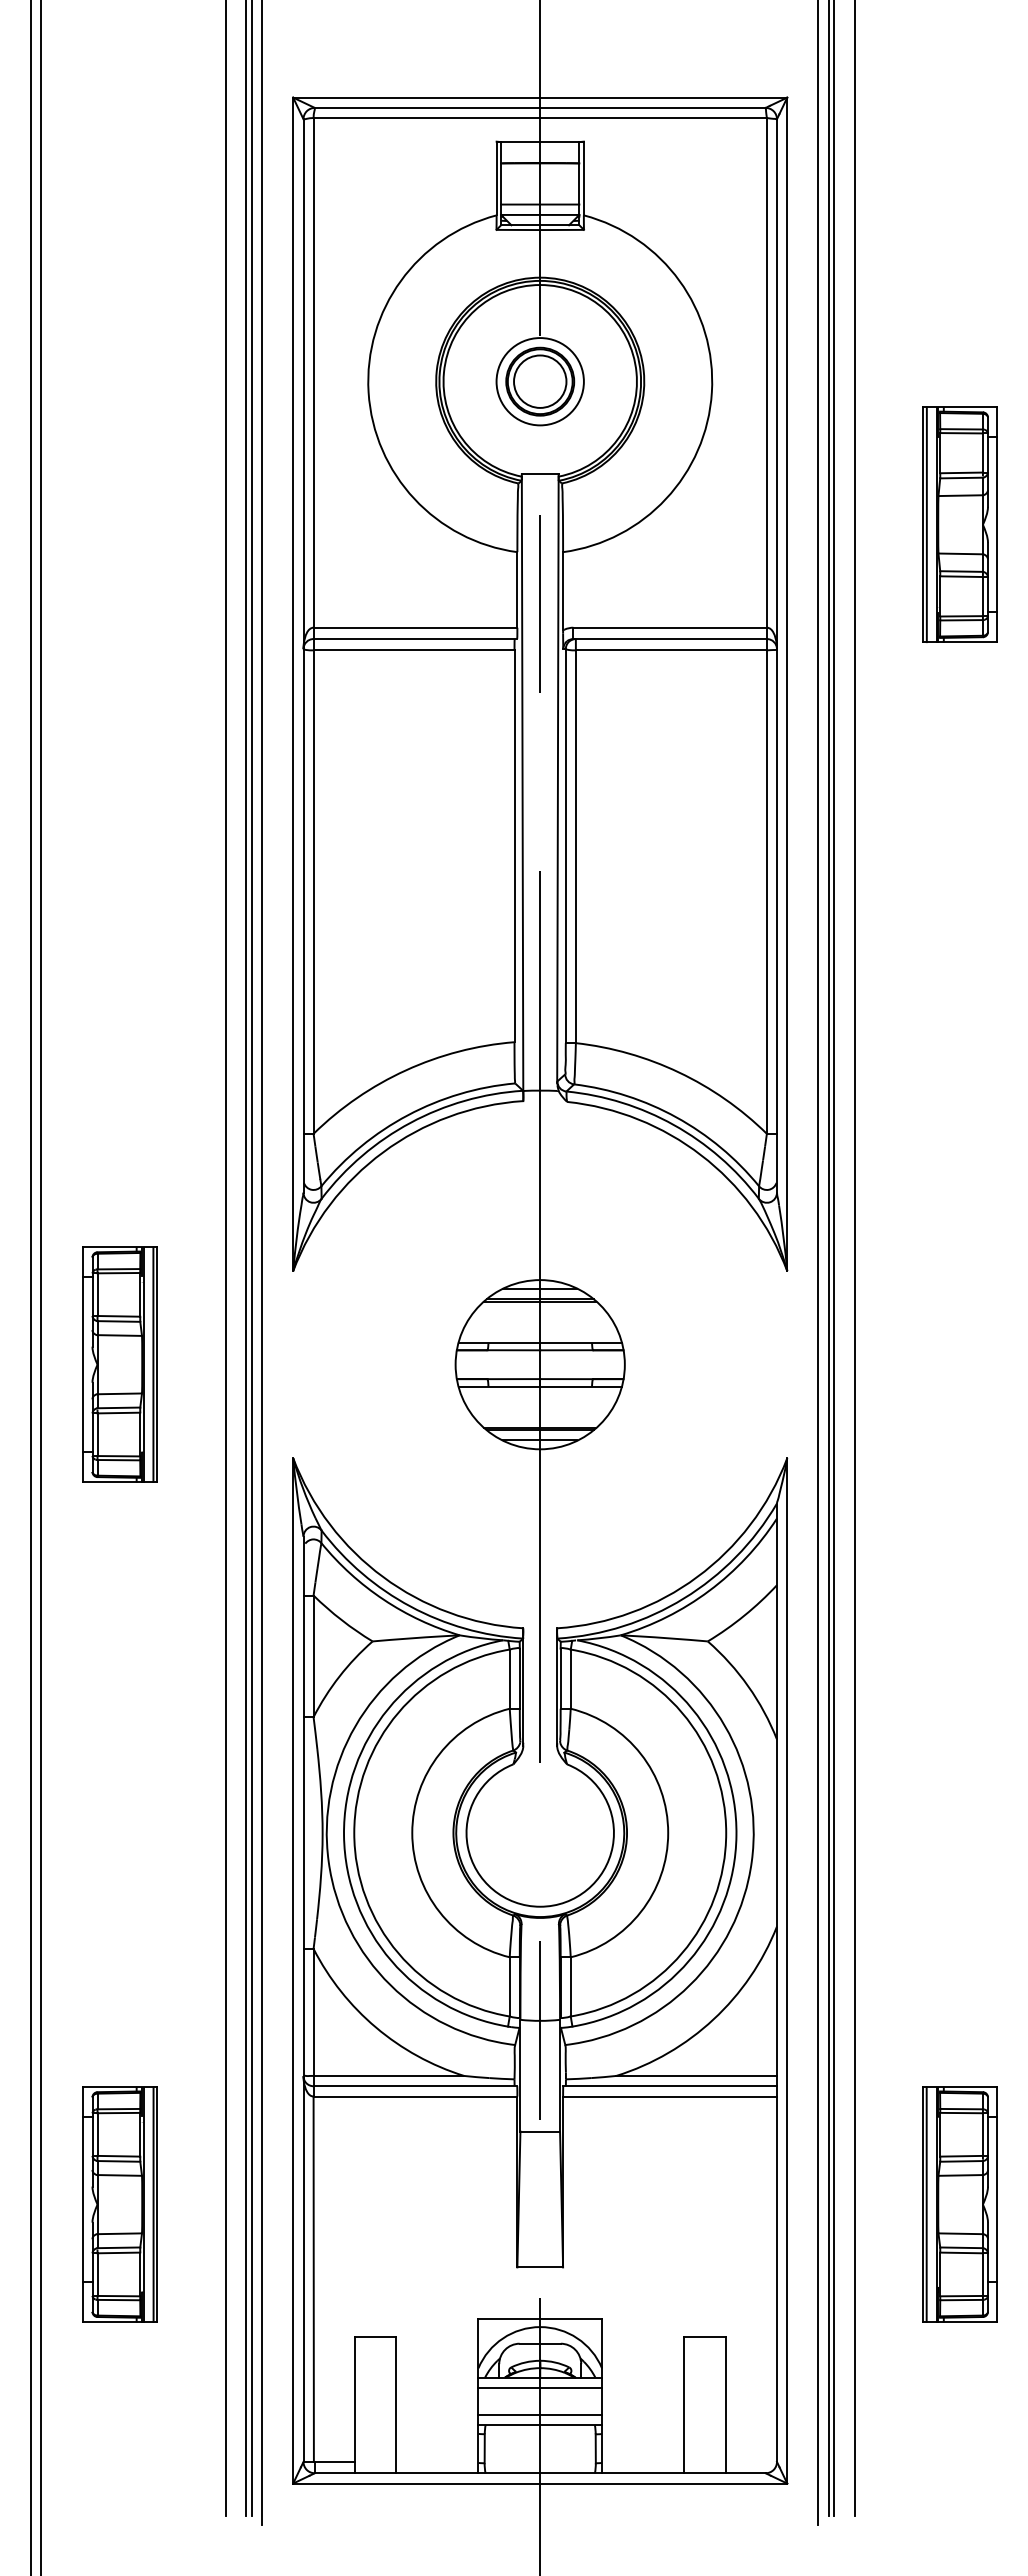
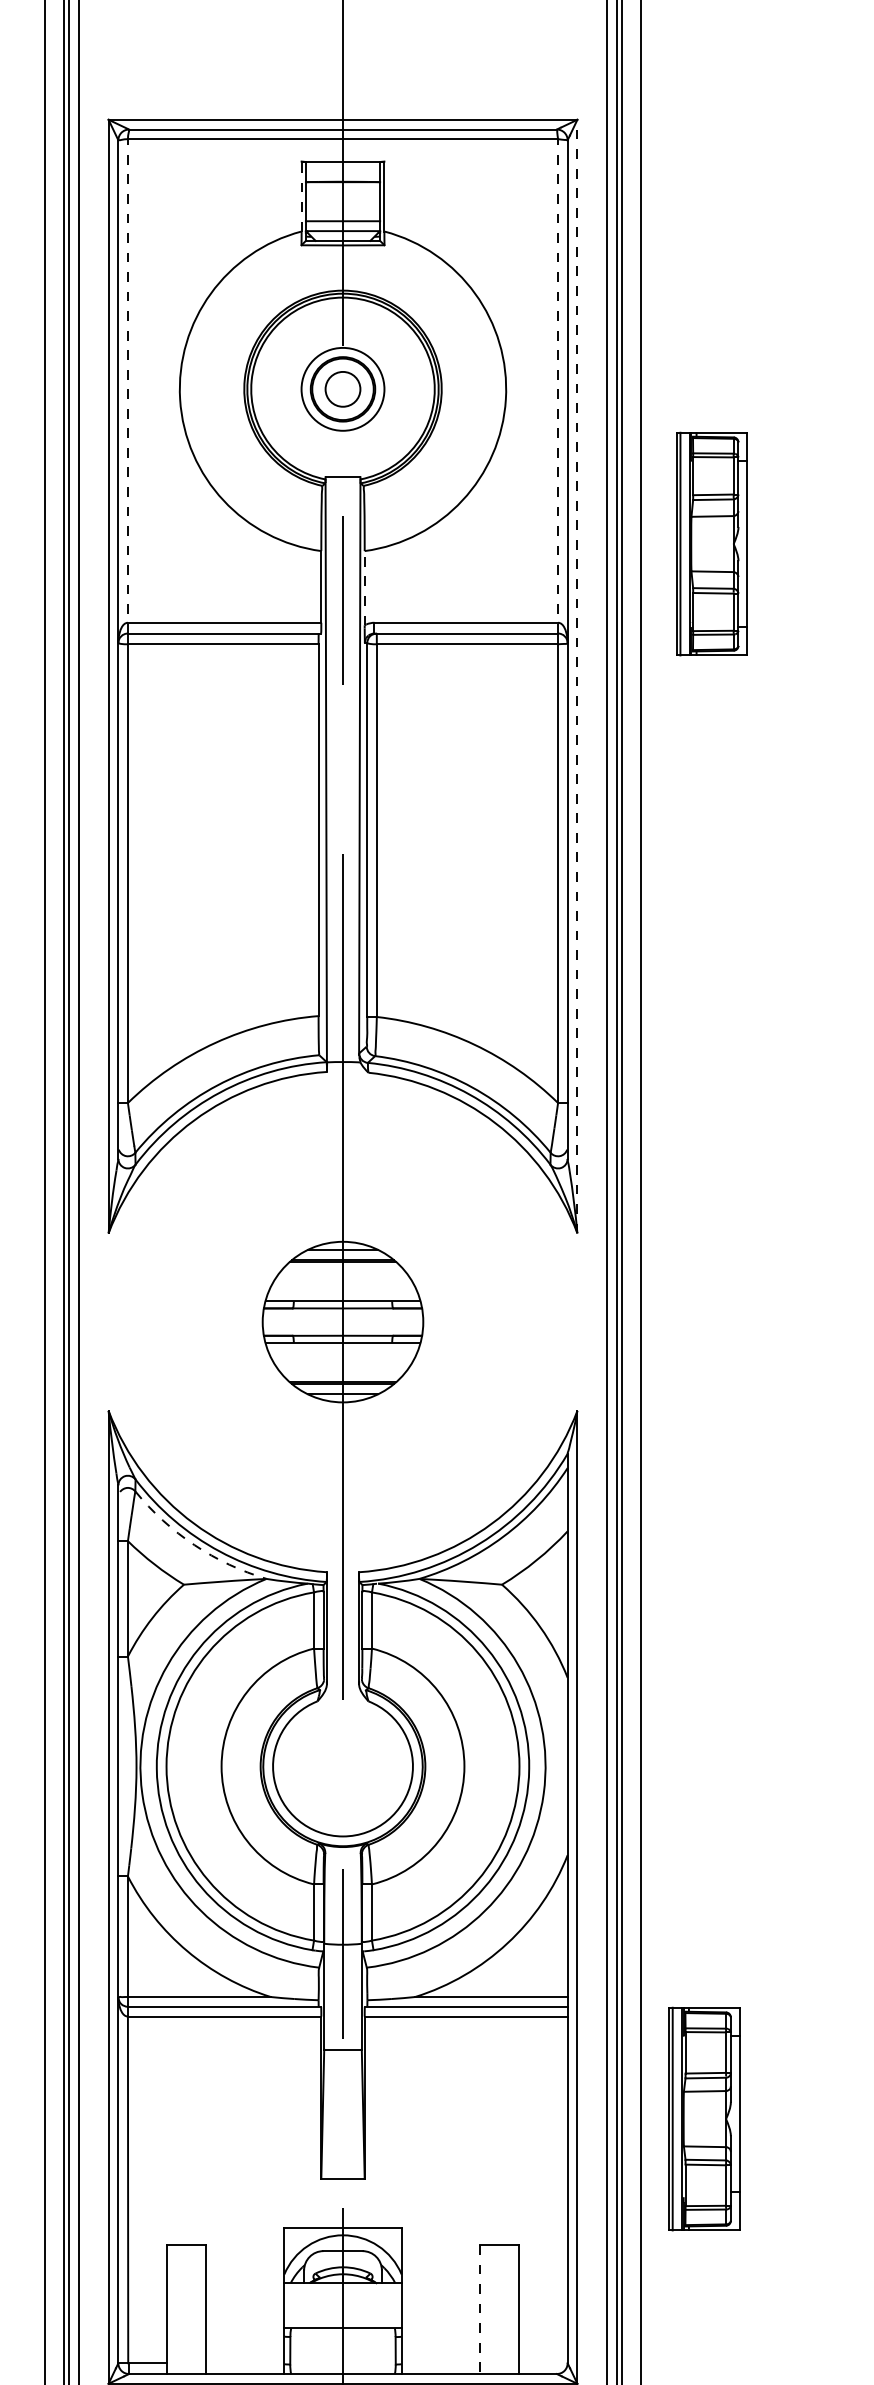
line: (496, 178) -> (301, 196), solid -> dashed
line: (313, 378) -> (127, 386), solid -> dashed
line: (766, 378) -> (557, 386), solid -> dashed
circle: (540, 381) -> (343, 389), size x0.7
part: (959, 524) -> (711, 543), moved
line: (563, 590) -> (365, 587), solid -> dashed
line: (787, 684) -> (577, 676), solid -> dashed
arc: (383, 1599) -> (194, 1544), solid -> dashed
part: (959, 2204) -> (703, 2118), moved
line: (540, 2387) -> (343, 2292), removed
line: (684, 2405) -> (479, 2309), solid -> dashed
line: (540, 2414) -> (343, 2318), removed

